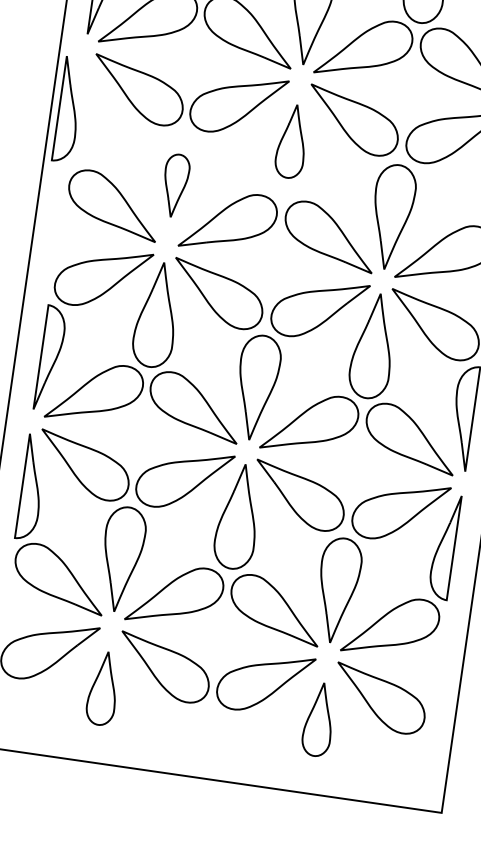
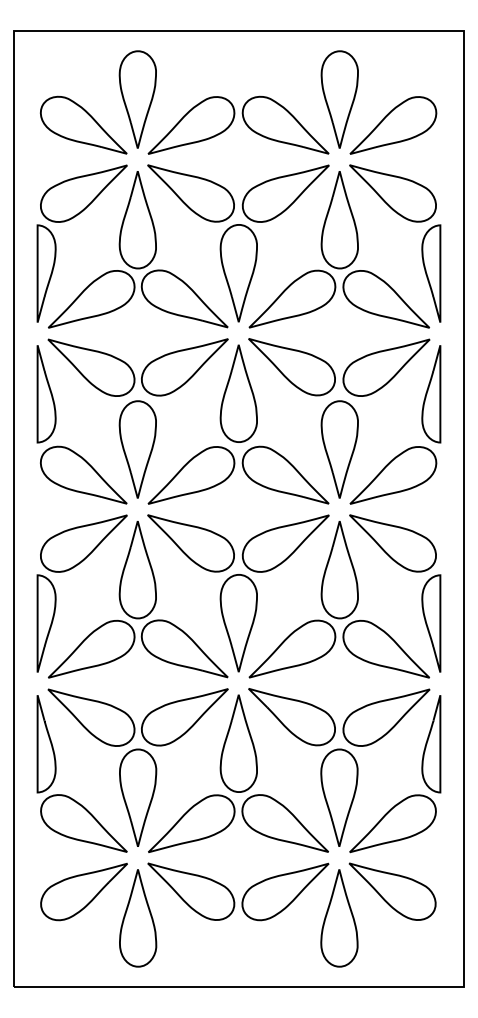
part: (68, 110) -> (46, 394), moved
part: (291, 141) -> (238, 393), size x1.43
part: (175, 185) -> (137, 449), size x1.67
part: (103, 688) -> (138, 918), size x1.43
part: (319, 719) -> (339, 918), size x1.43

